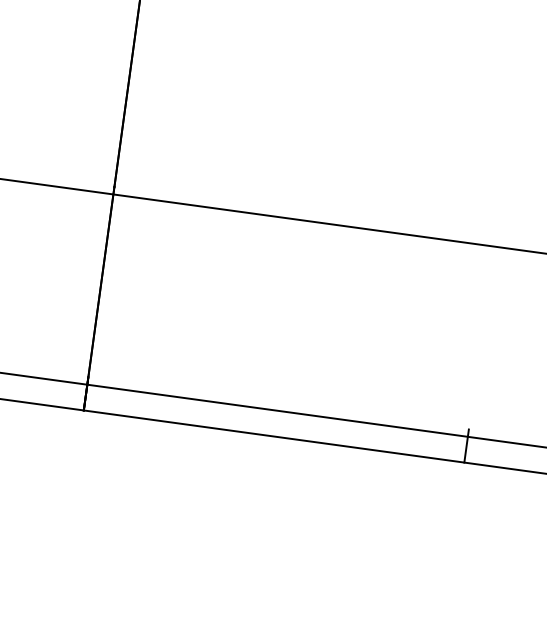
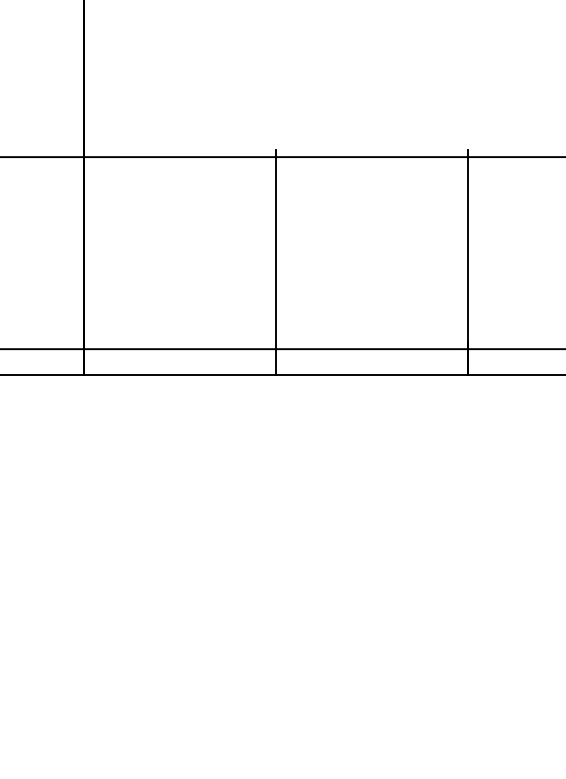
line: (289, 324) -> (276, 262), added
line: (479, 350) -> (468, 262), added

